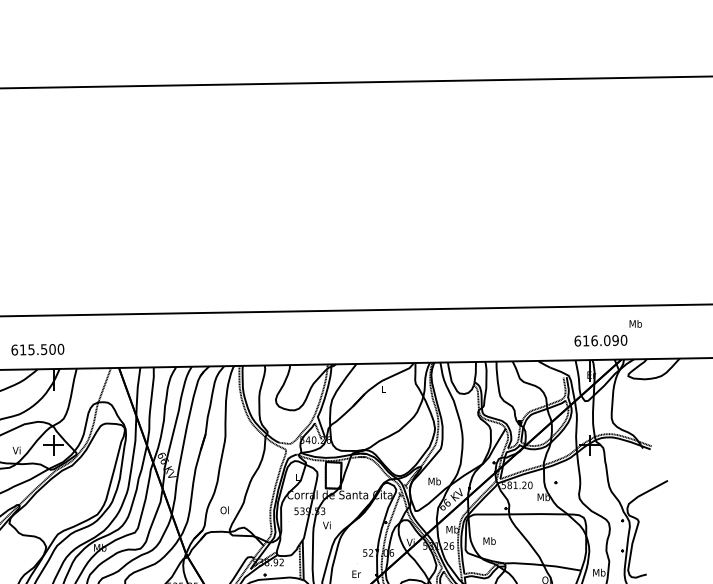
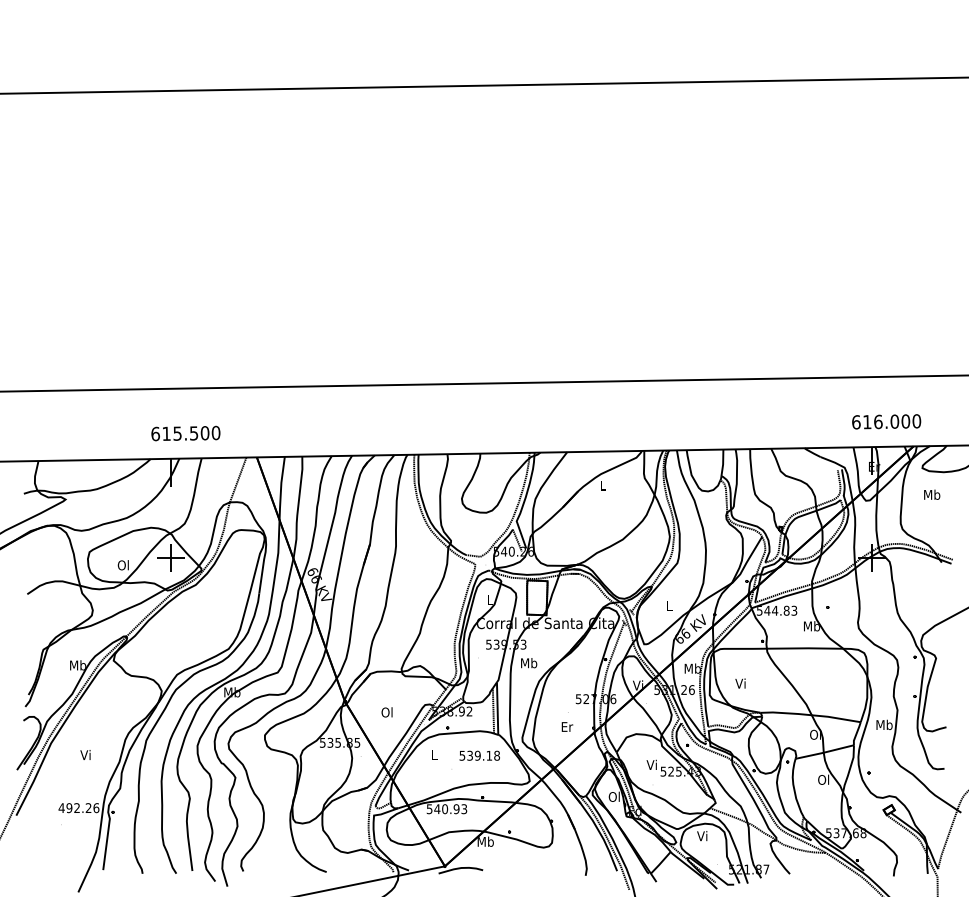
text: (636, 323) -> (932, 494), moved
text: (615, 340) -> (905, 421), 616.090 -> 616.000
text: (37, 349) -> (185, 433), moved
text: (16, 450) -> (122, 565), Vi -> Ol
text: (434, 481) -> (669, 605), Mb -> L
text: (519, 485) -> (780, 610), 581.20 -> 544.83
text: (224, 510) -> (386, 712), moved
text: (327, 525) -> (529, 663), Vi -> Mb
text: (489, 541) -> (741, 683), Mb -> Vi

